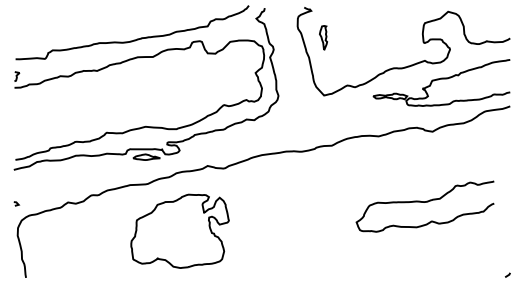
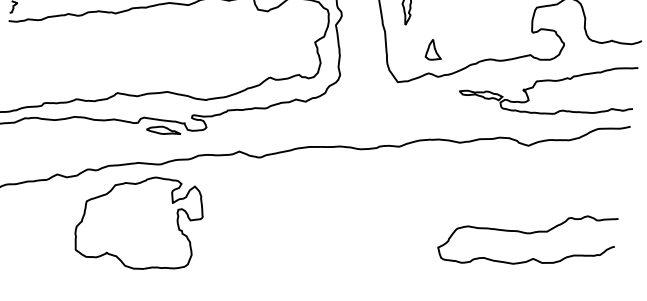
part: (349, 66) -> (434, 49), added
curve: (424, 202) -> (527, 233), moved
part: (179, 230) -> (138, 221), moved

